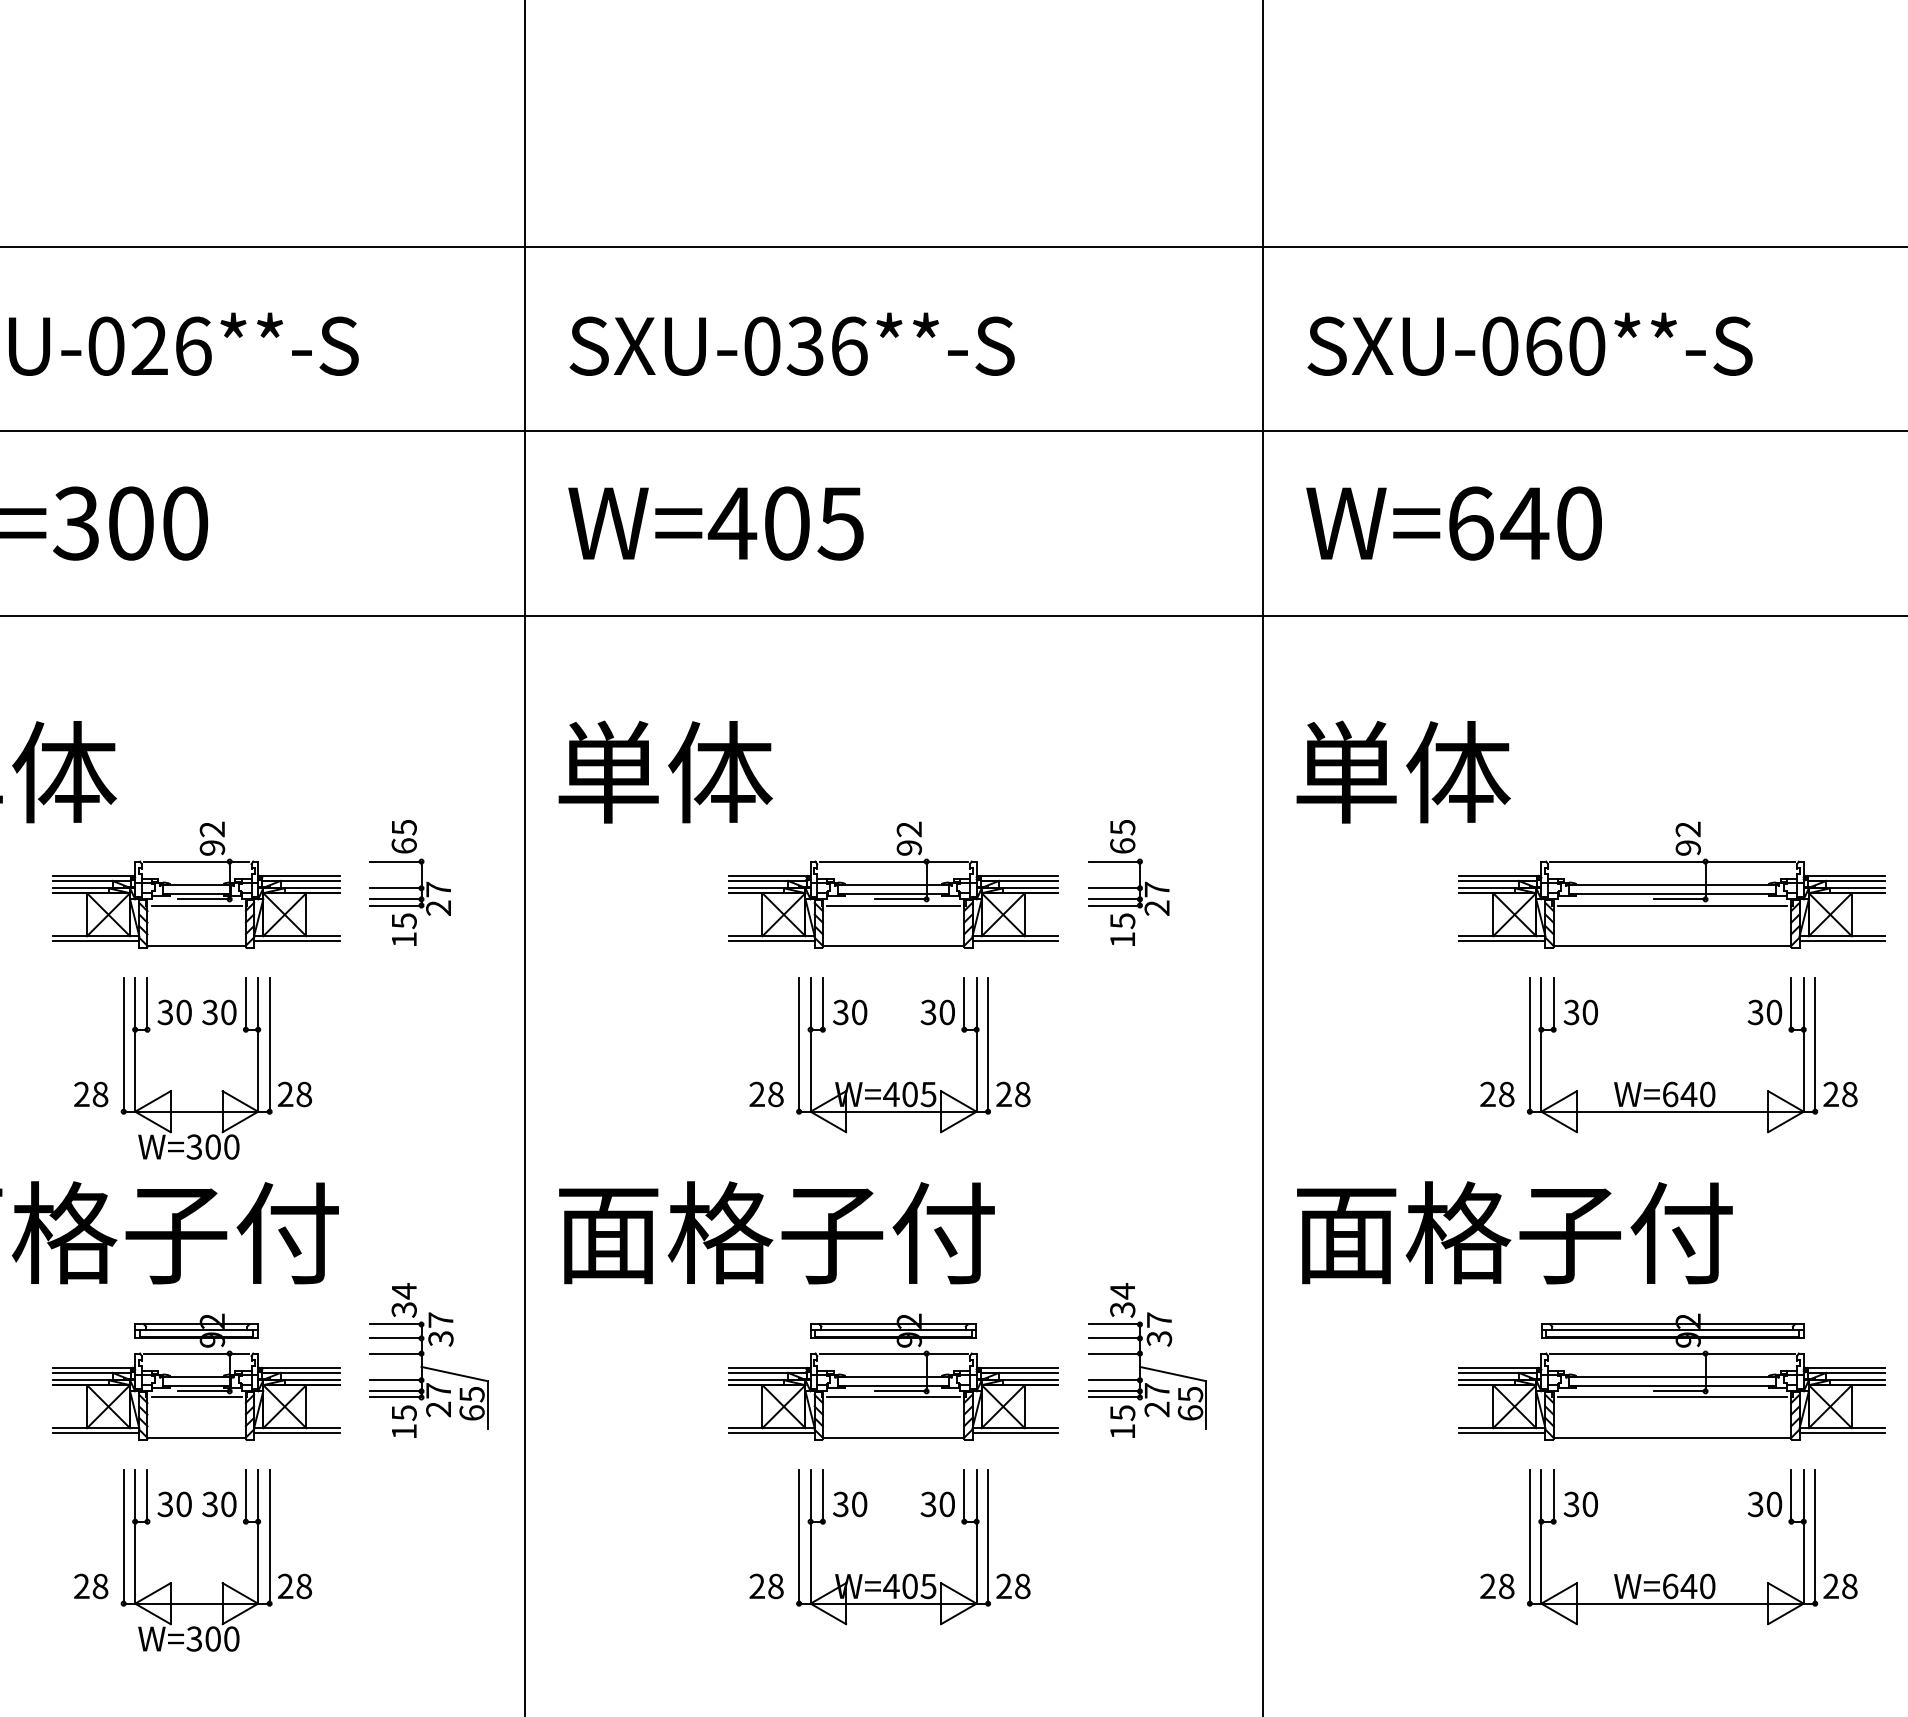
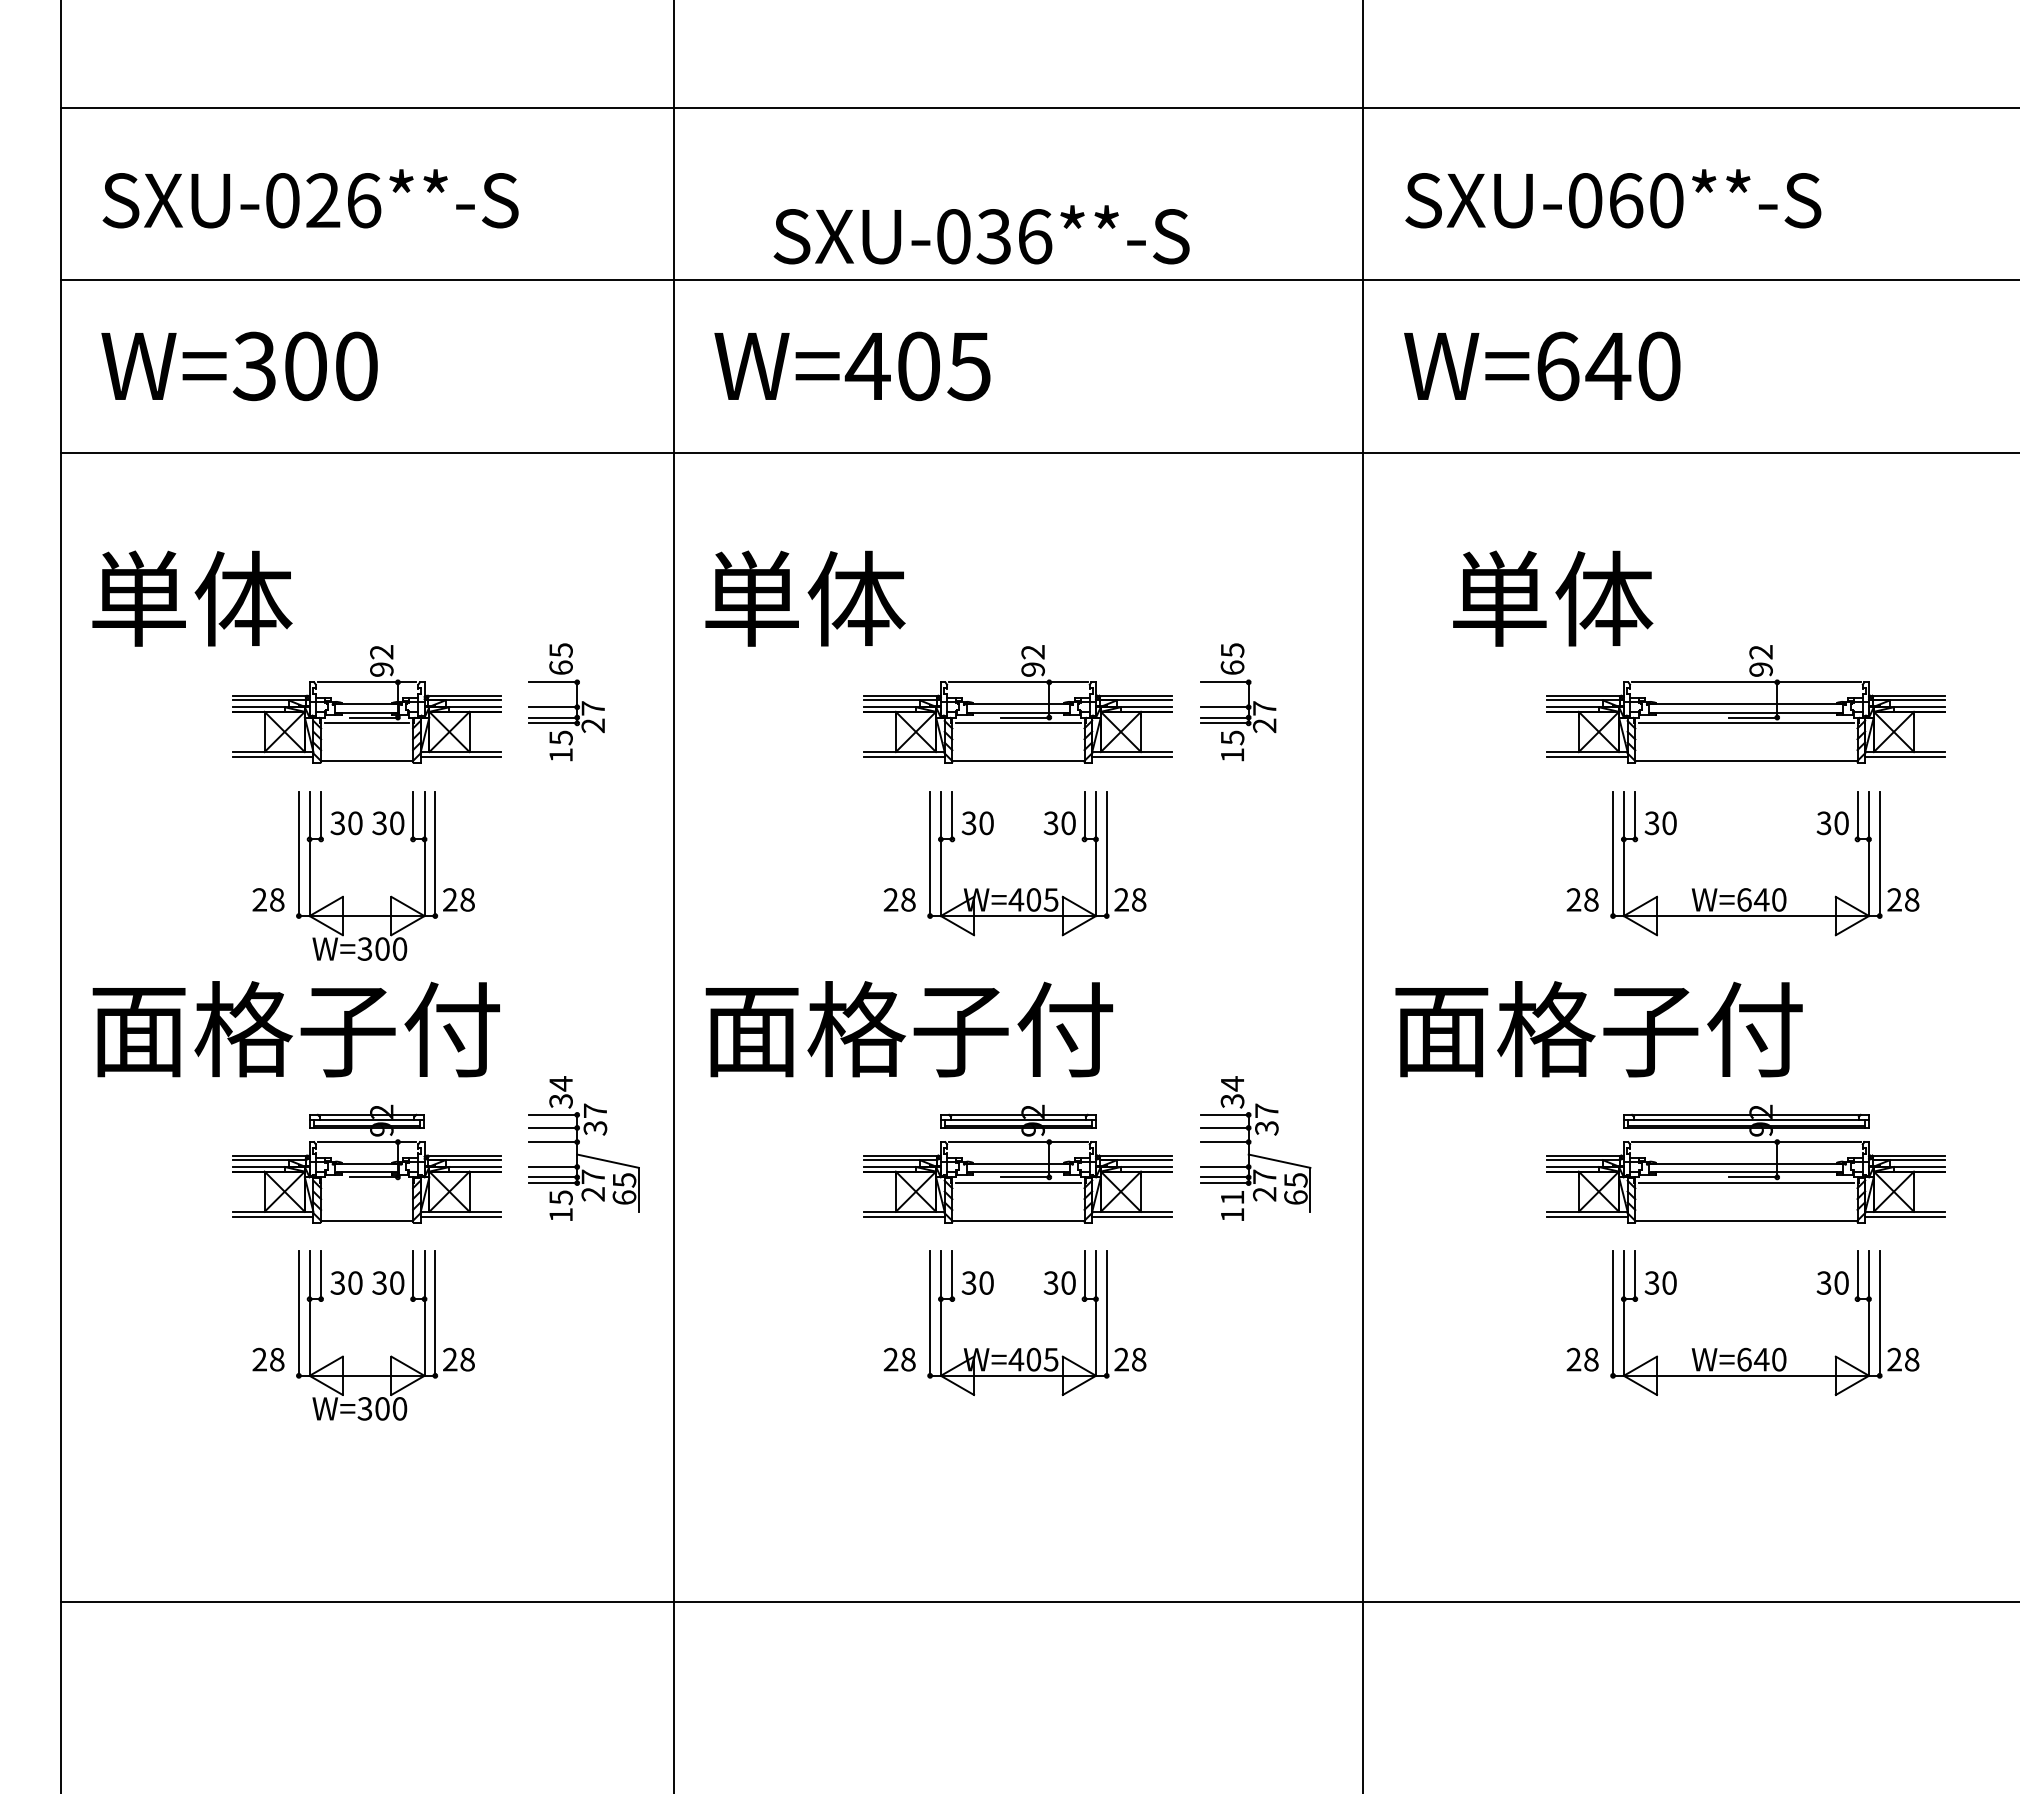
text: (792, 343) -> (981, 234), moved
text: (1404, 771) -> (1553, 598), moved
line: (196, 1397) -> (366, 1183), removed
text: (1122, 1412) -> (1232, 1197), 15 -> 11

